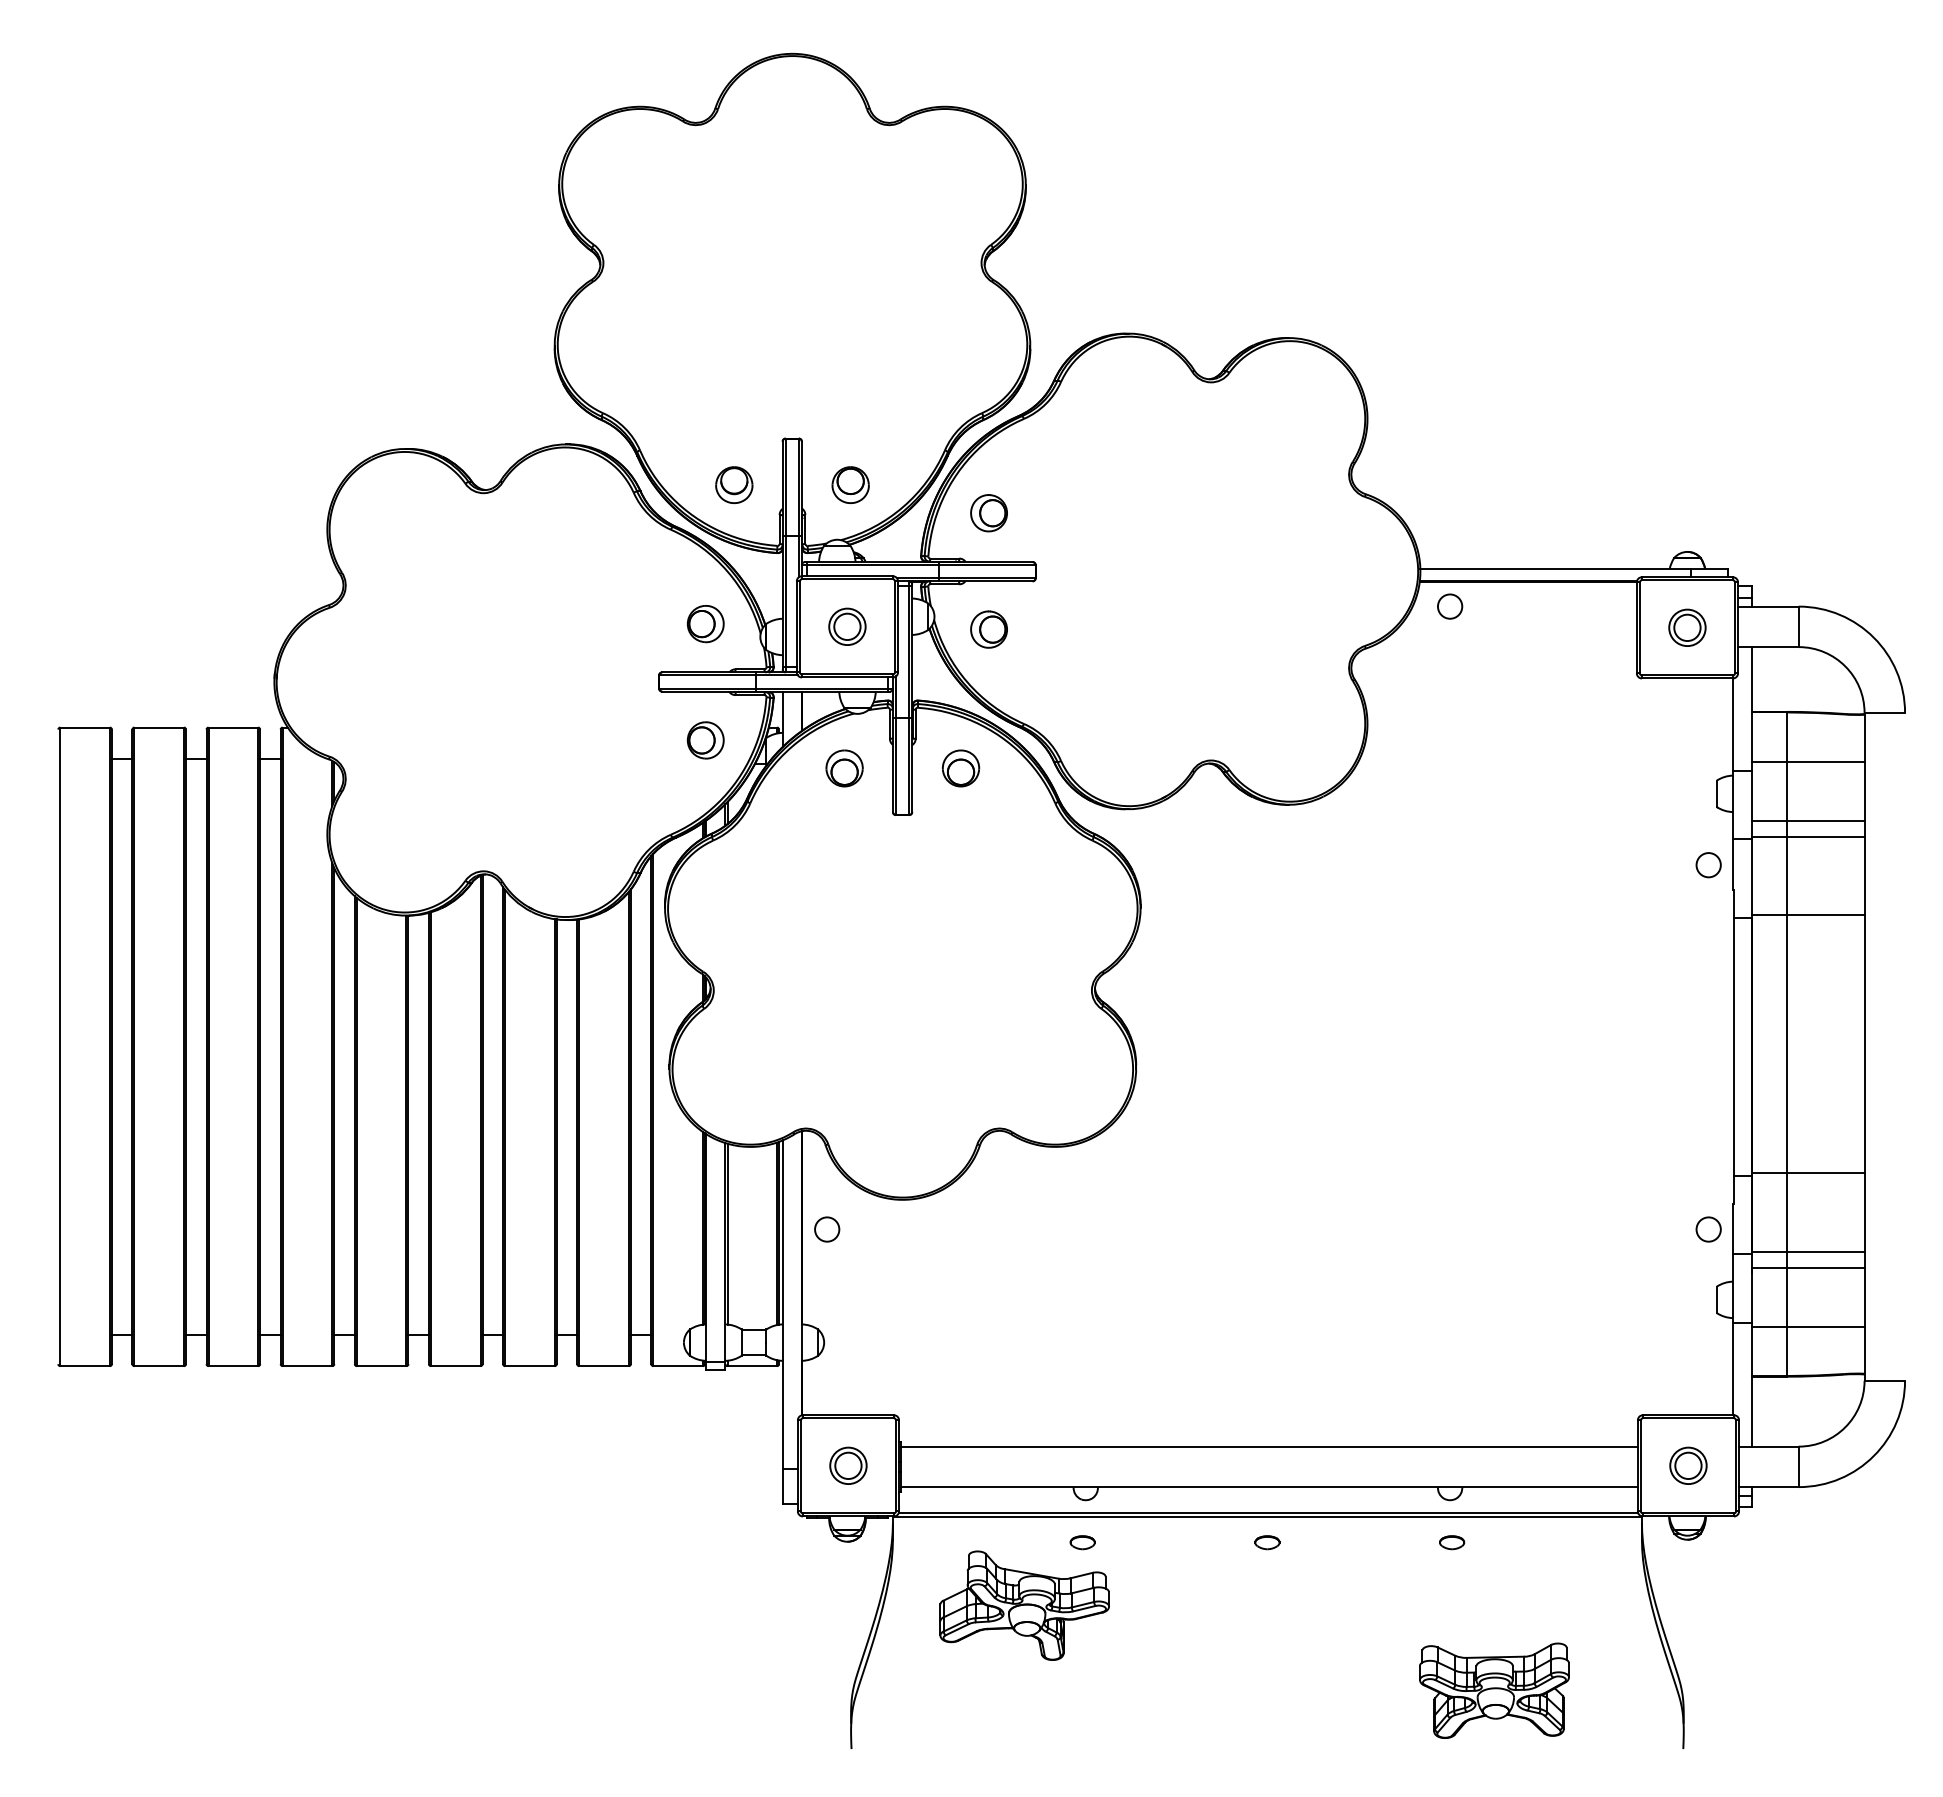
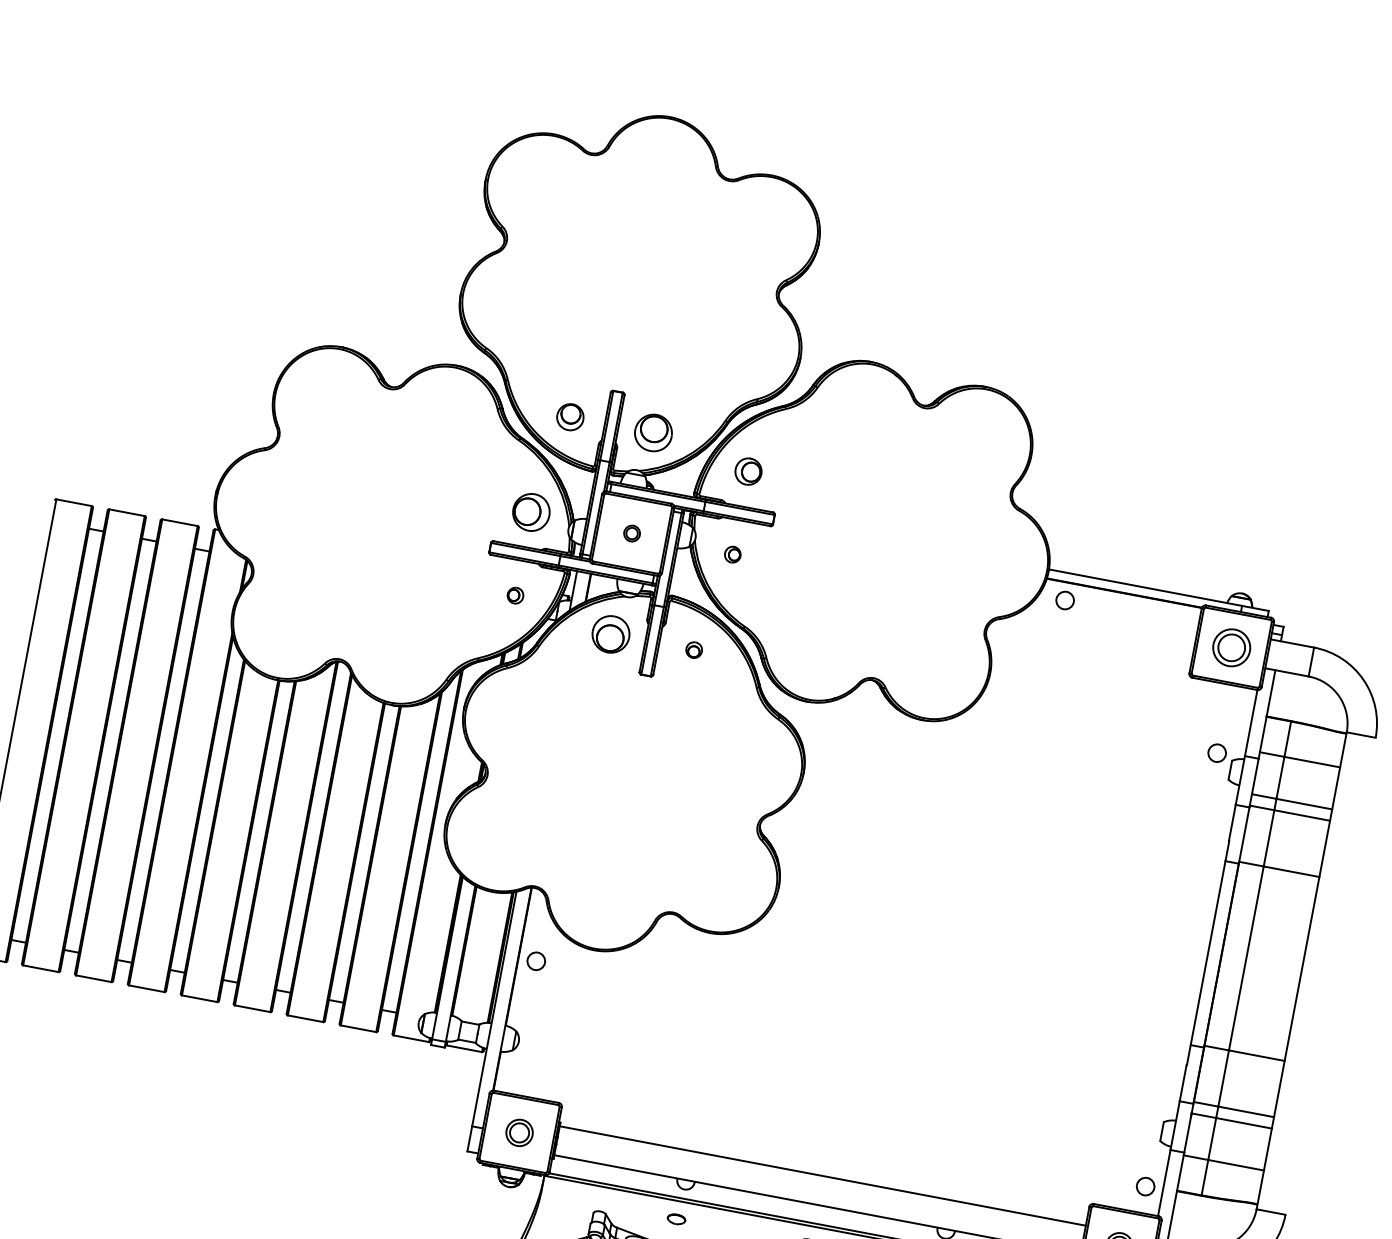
part: (850, 484) -> (653, 432), size x1.4
part: (705, 624) -> (531, 512), size x1.4
part: (847, 626) -> (632, 533), size x0.6
part: (1687, 627) -> (1231, 647), size x1.4
part: (988, 629) -> (732, 554), size x0.6
part: (705, 740) -> (515, 595), size x0.6
part: (844, 768) -> (610, 634), size x1.4
part: (961, 768) -> (694, 650), size x0.6
circle: (1708, 865) -> (1217, 753), moved
circle: (1708, 1229) -> (1145, 1186), moved

